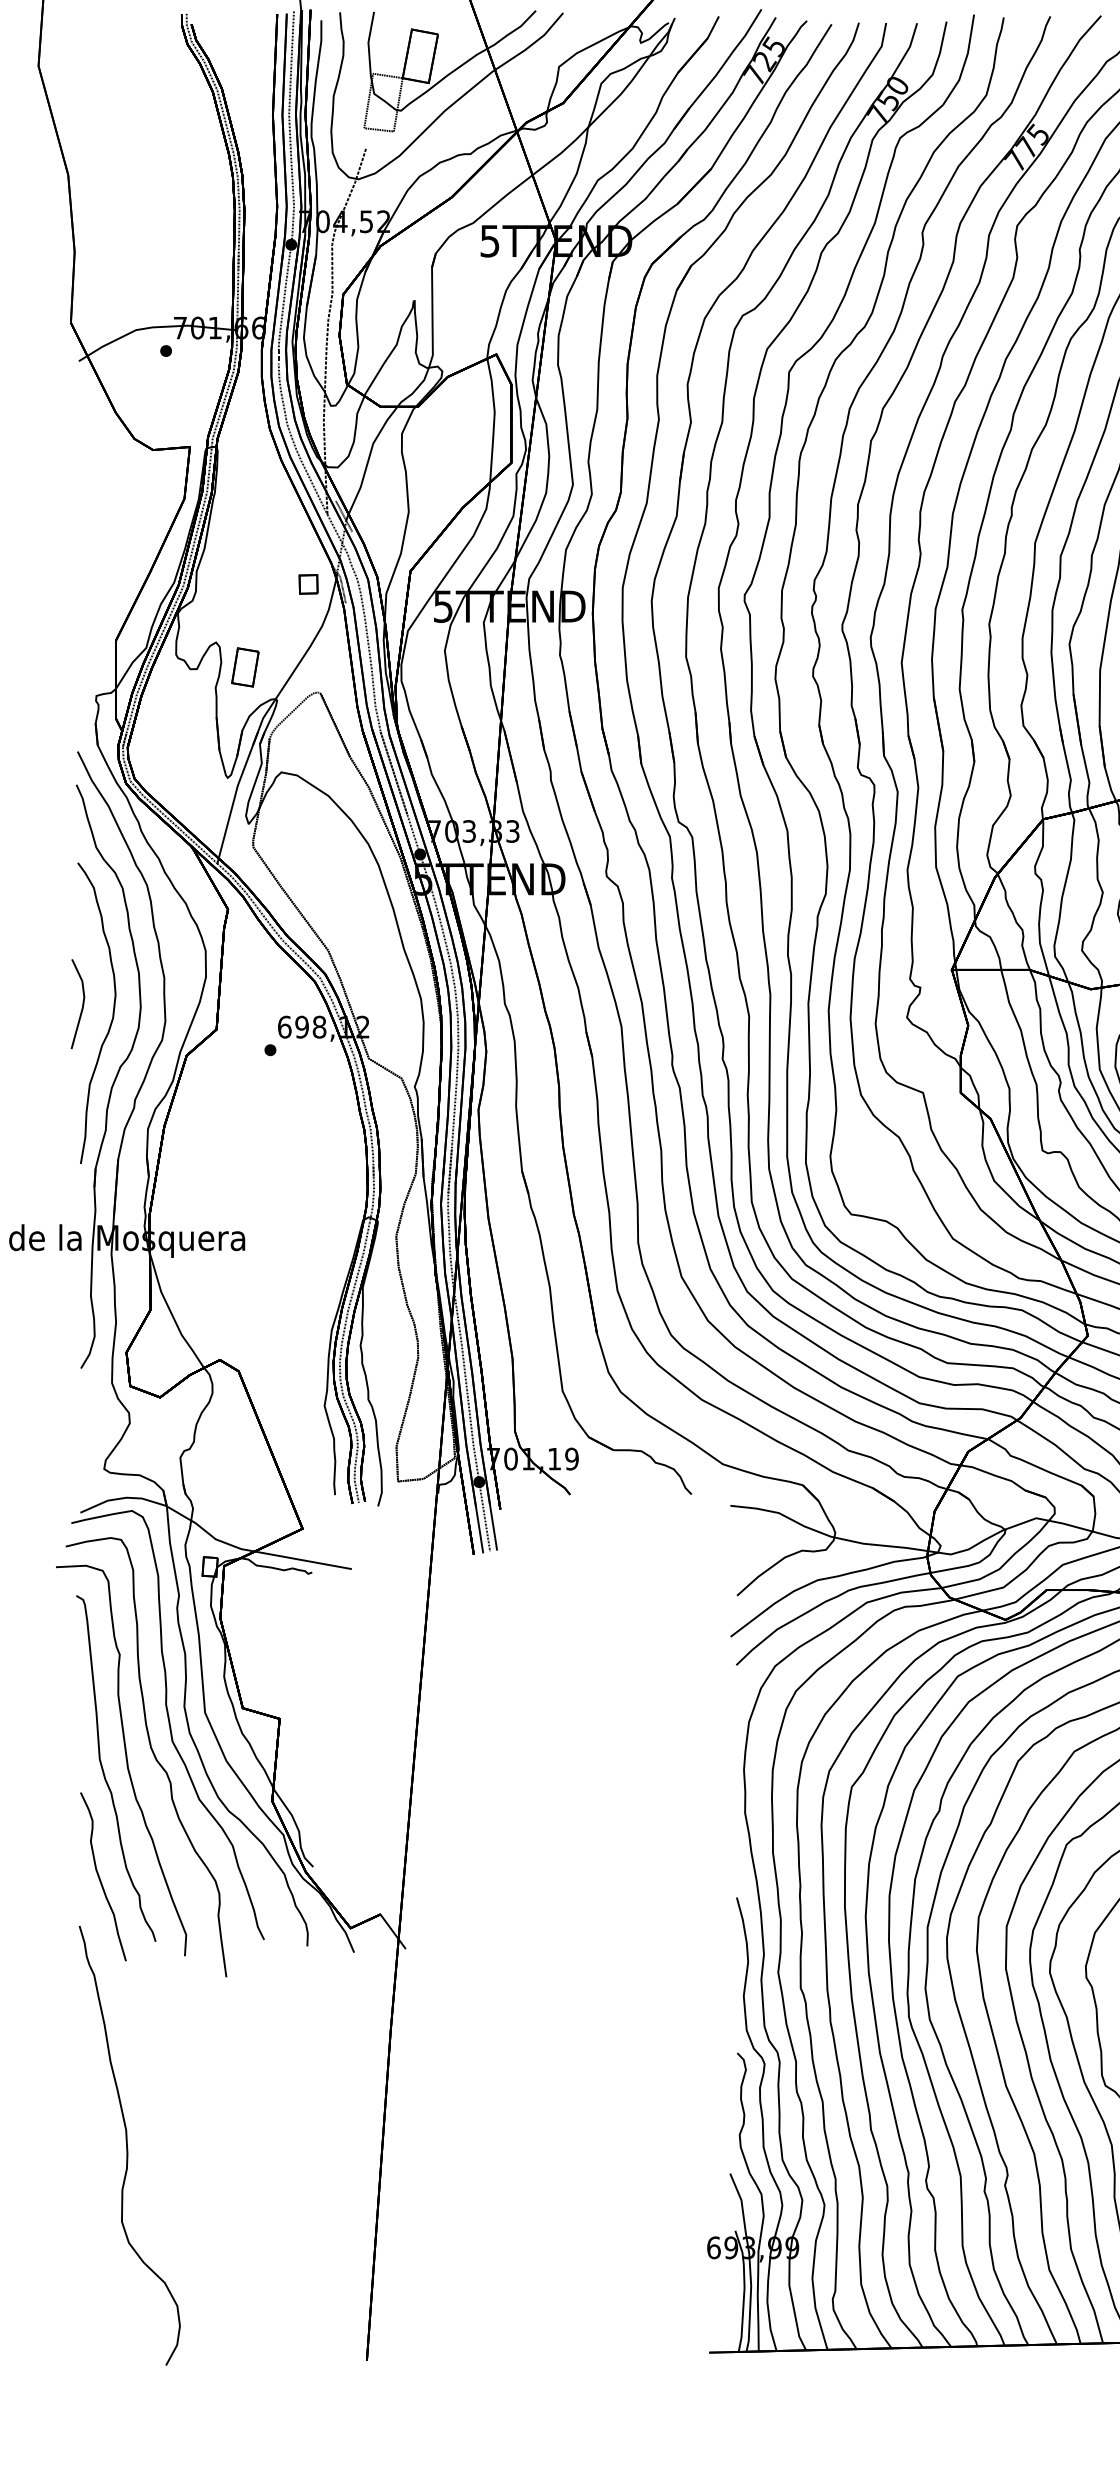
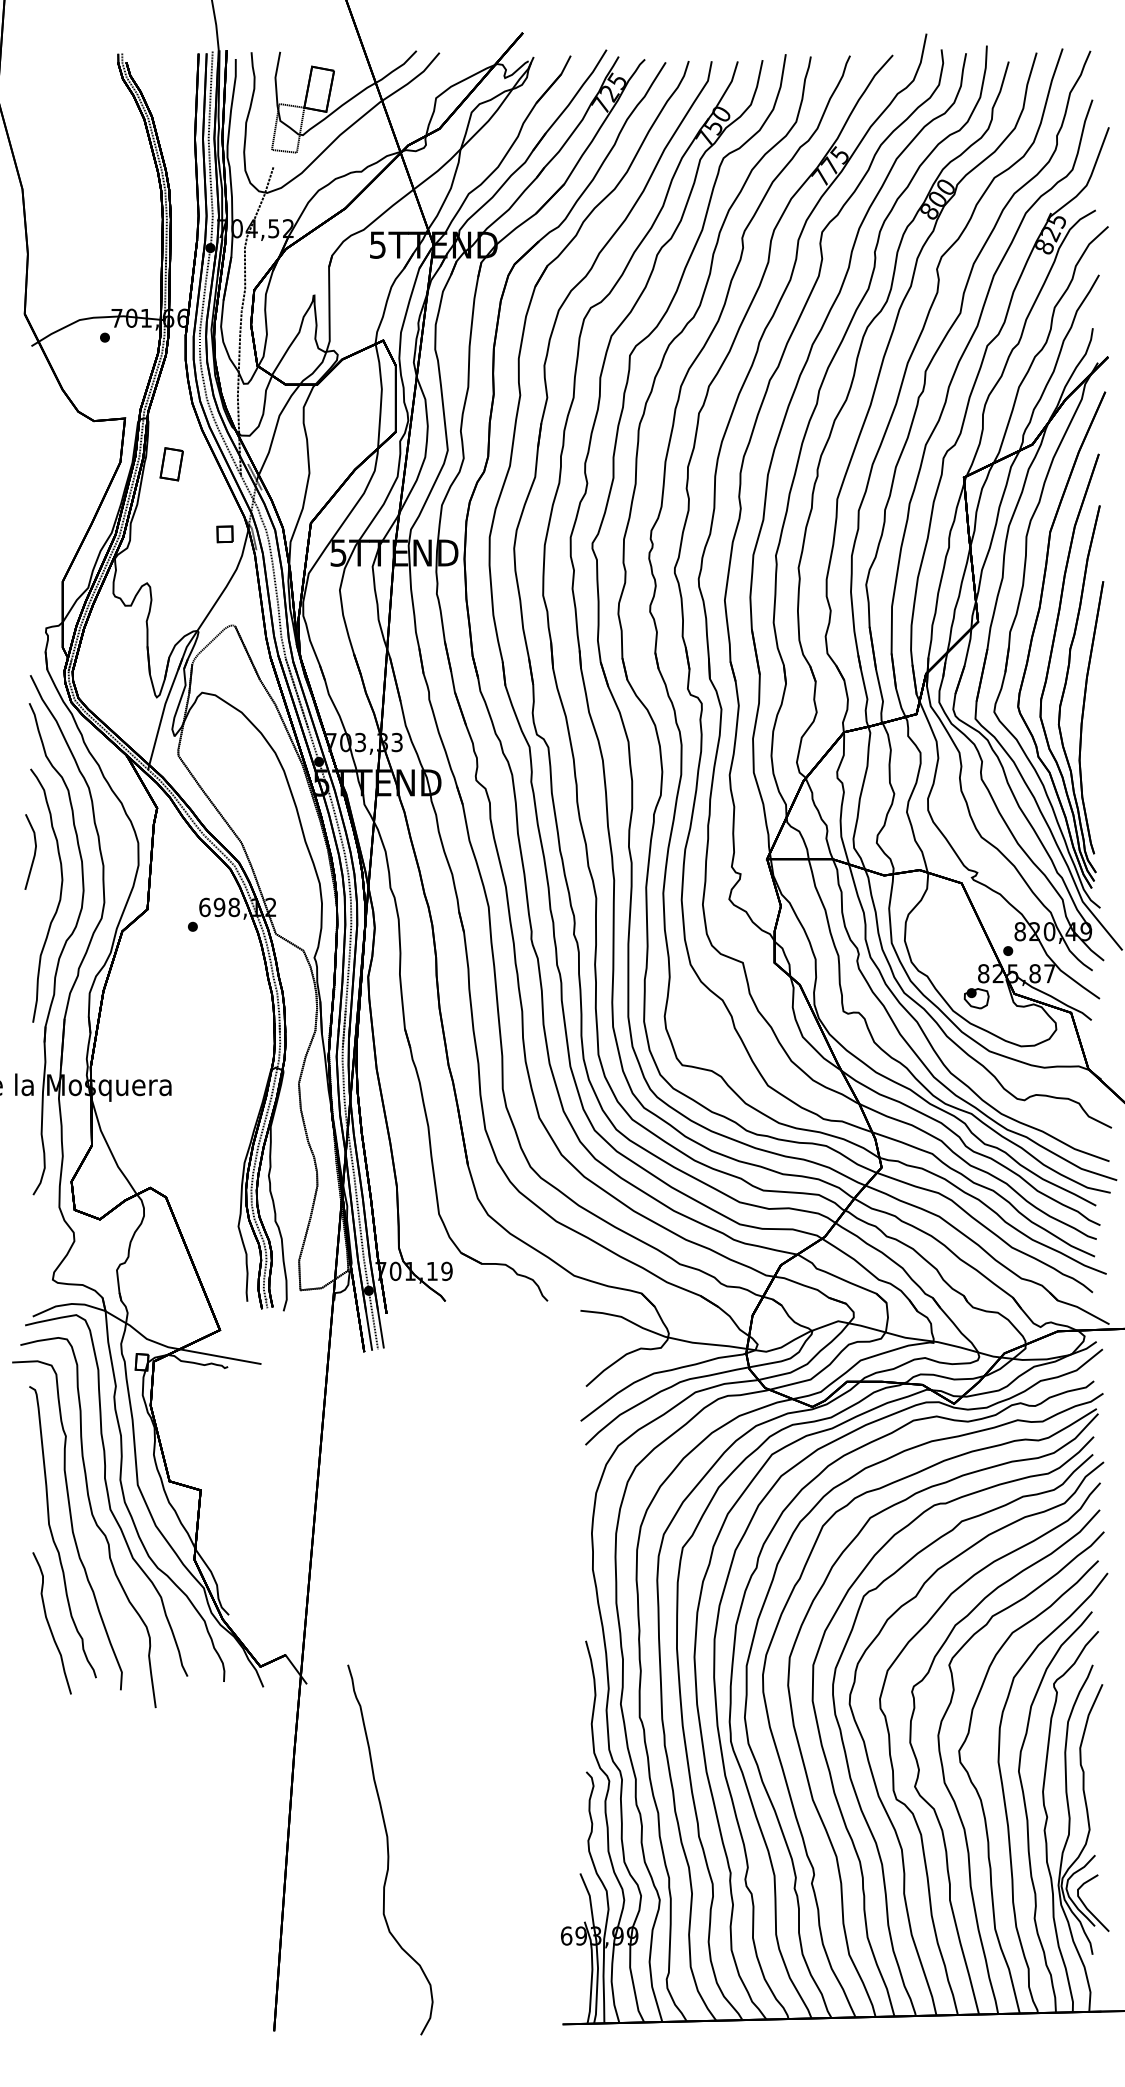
part: (245, 667) -> (171, 464), moved
line: (82, 1003) -> (34, 851), moved
curve: (127, 2145) -> (388, 1849), moved

